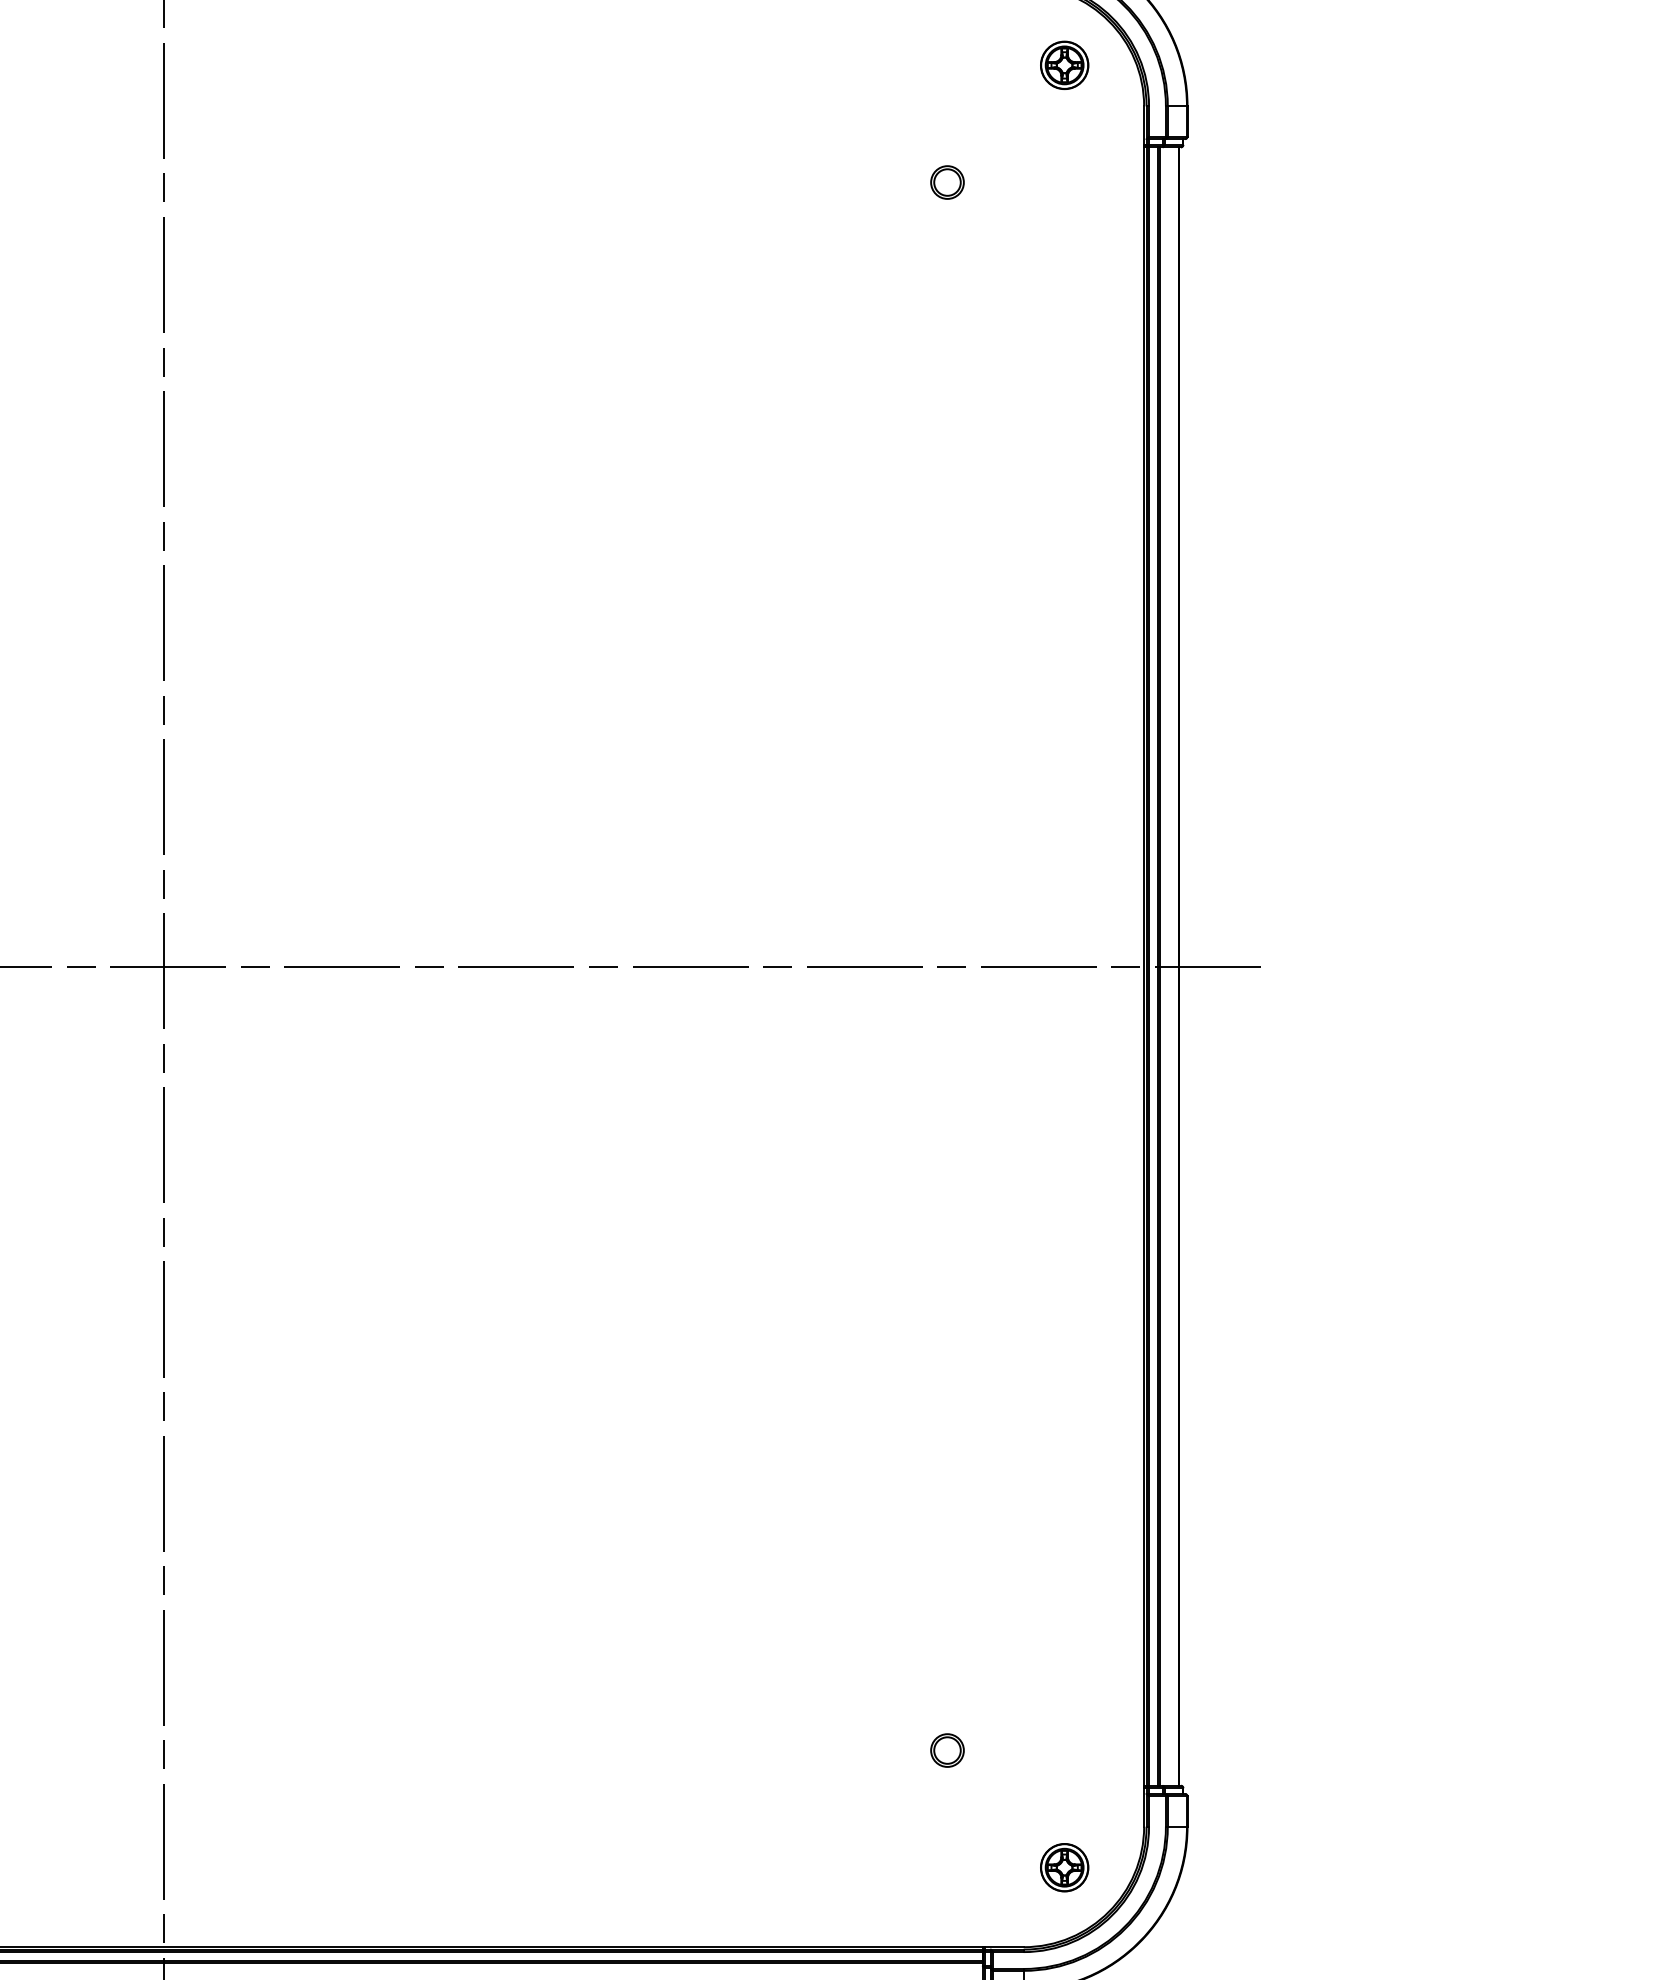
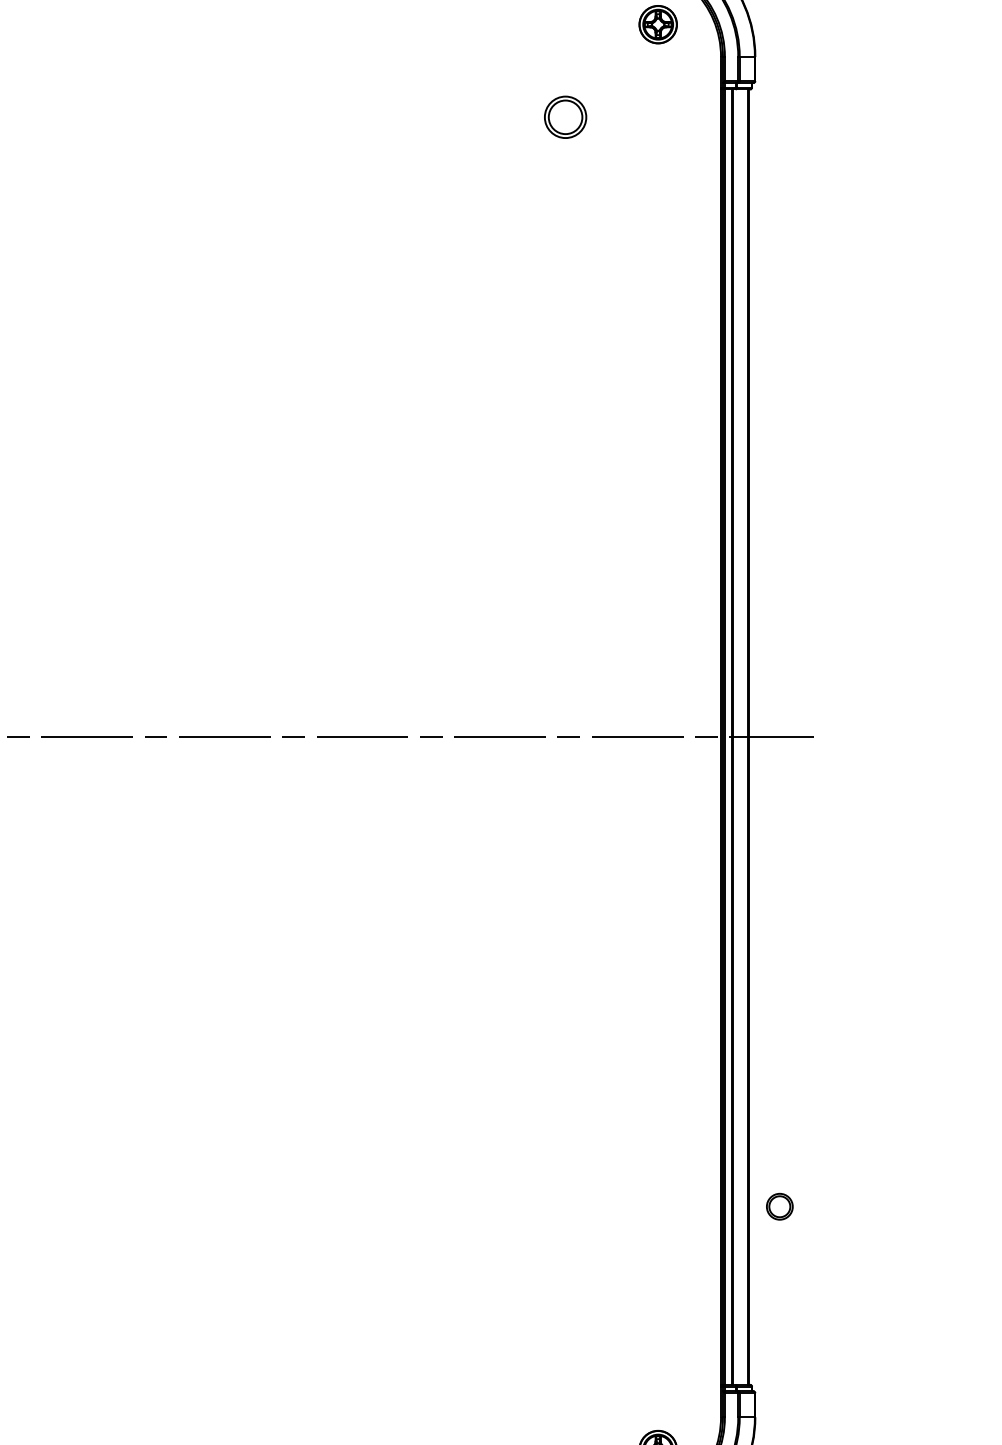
part: (947, 182) -> (565, 117), size x1.6
part: (947, 1750) -> (779, 1206), moved

